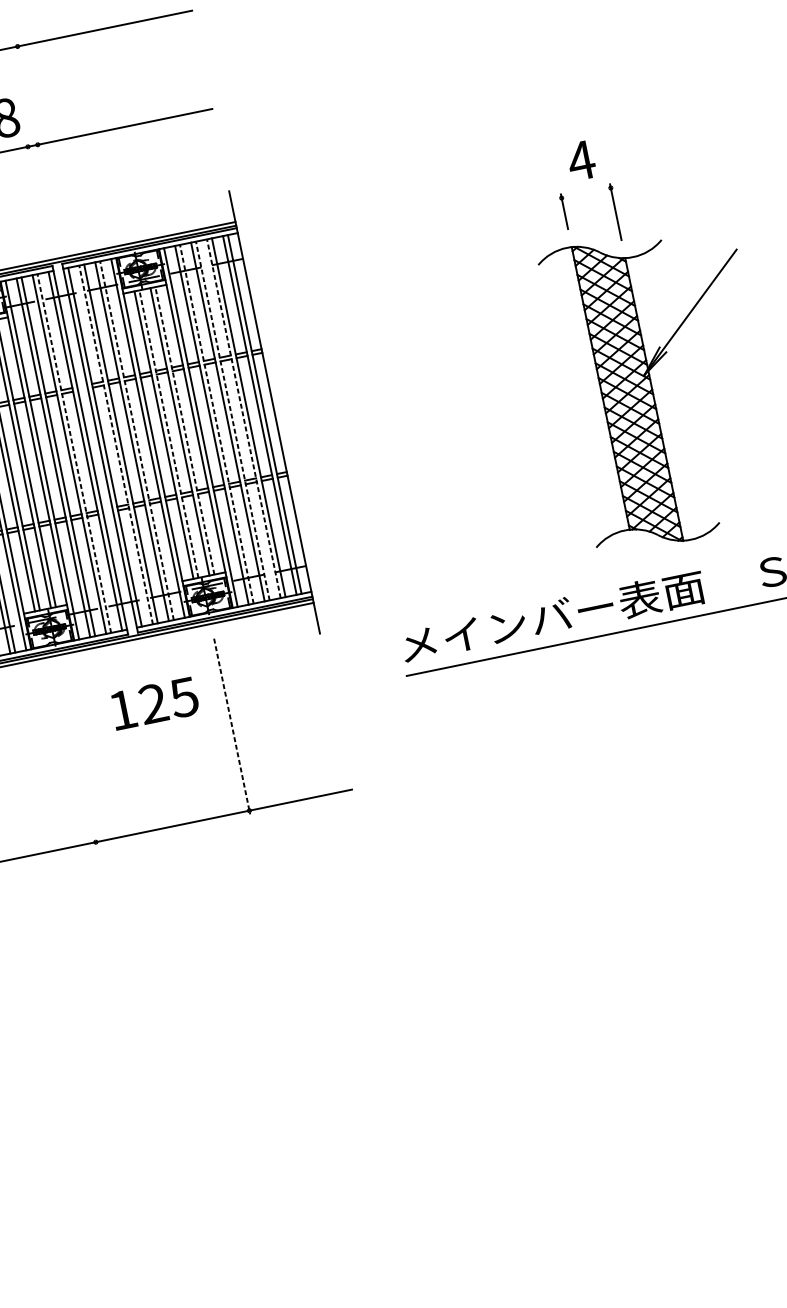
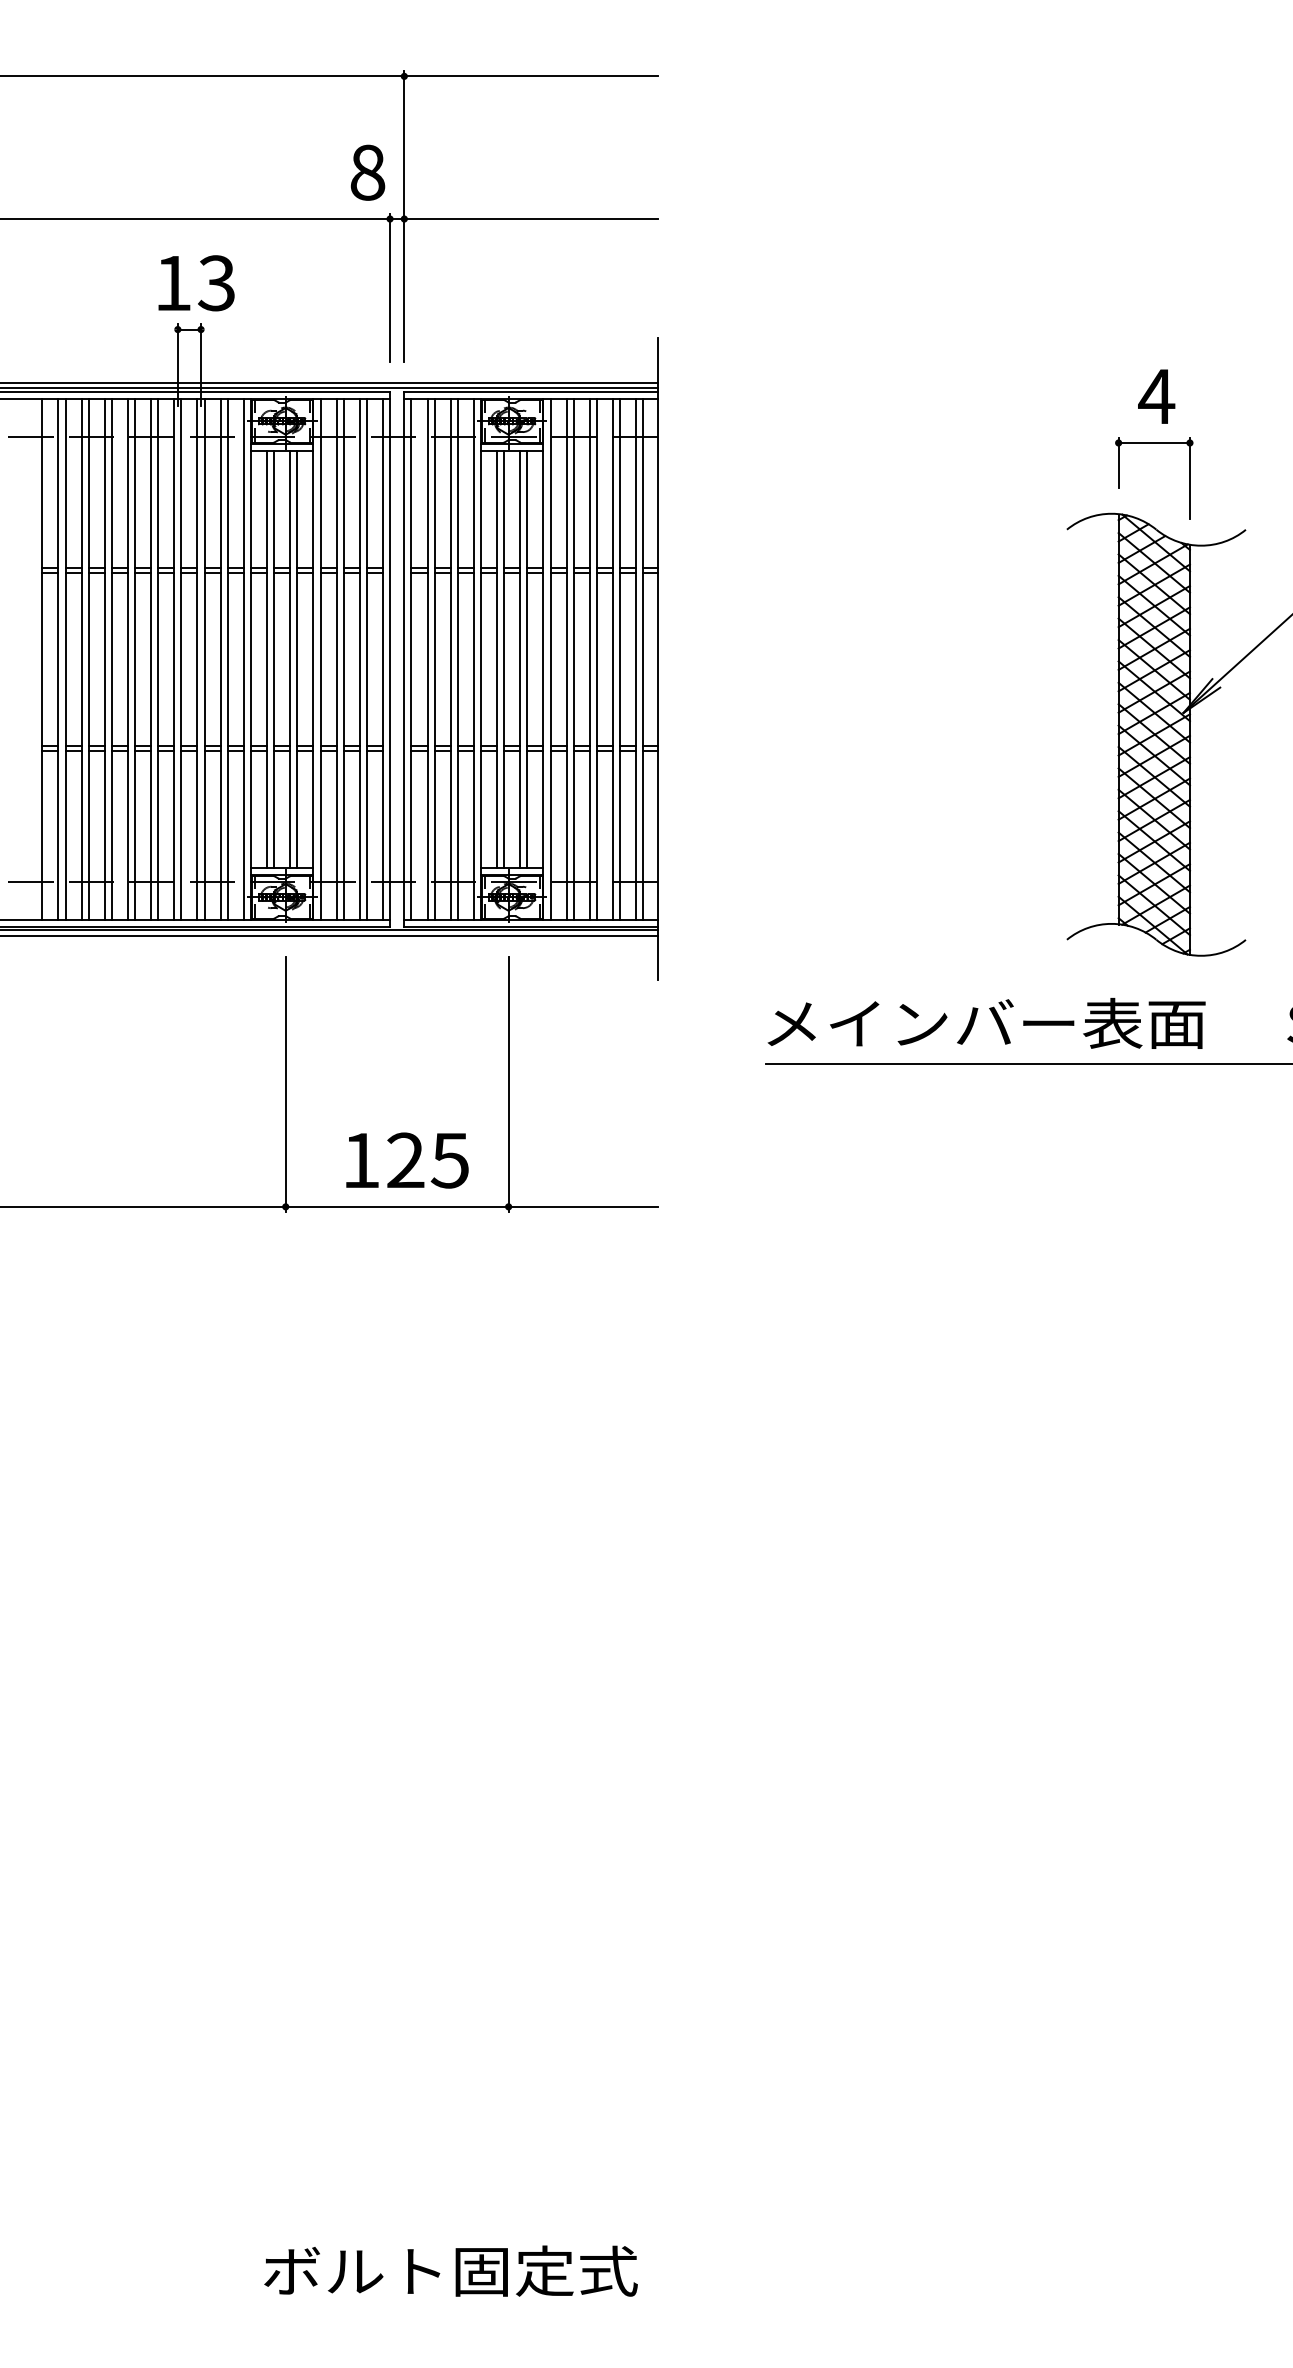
line: (37, 143) -> (404, 216), added
line: (585, 192) -> (1153, 442), added
line: (38, 193) -> (390, 287), added
line: (243, 418) -> (612, 658), dashed -> solid
line: (232, 420) -> (596, 658), dashed -> solid
line: (216, 423) -> (573, 658), dashed -> solid
line: (185, 430) -> (527, 659), dashed -> solid
line: (169, 434) -> (504, 659), dashed -> solid
line: (136, 440) -> (457, 658), dashed -> solid
line: (115, 444) -> (427, 658), dashed -> solid
line: (73, 452) -> (366, 658), dashed -> solid
text: (154, 703) -> (407, 1160), moved
line: (232, 727) -> (508, 1085), dashed -> solid
line: (78, 757) -> (285, 1084), added

